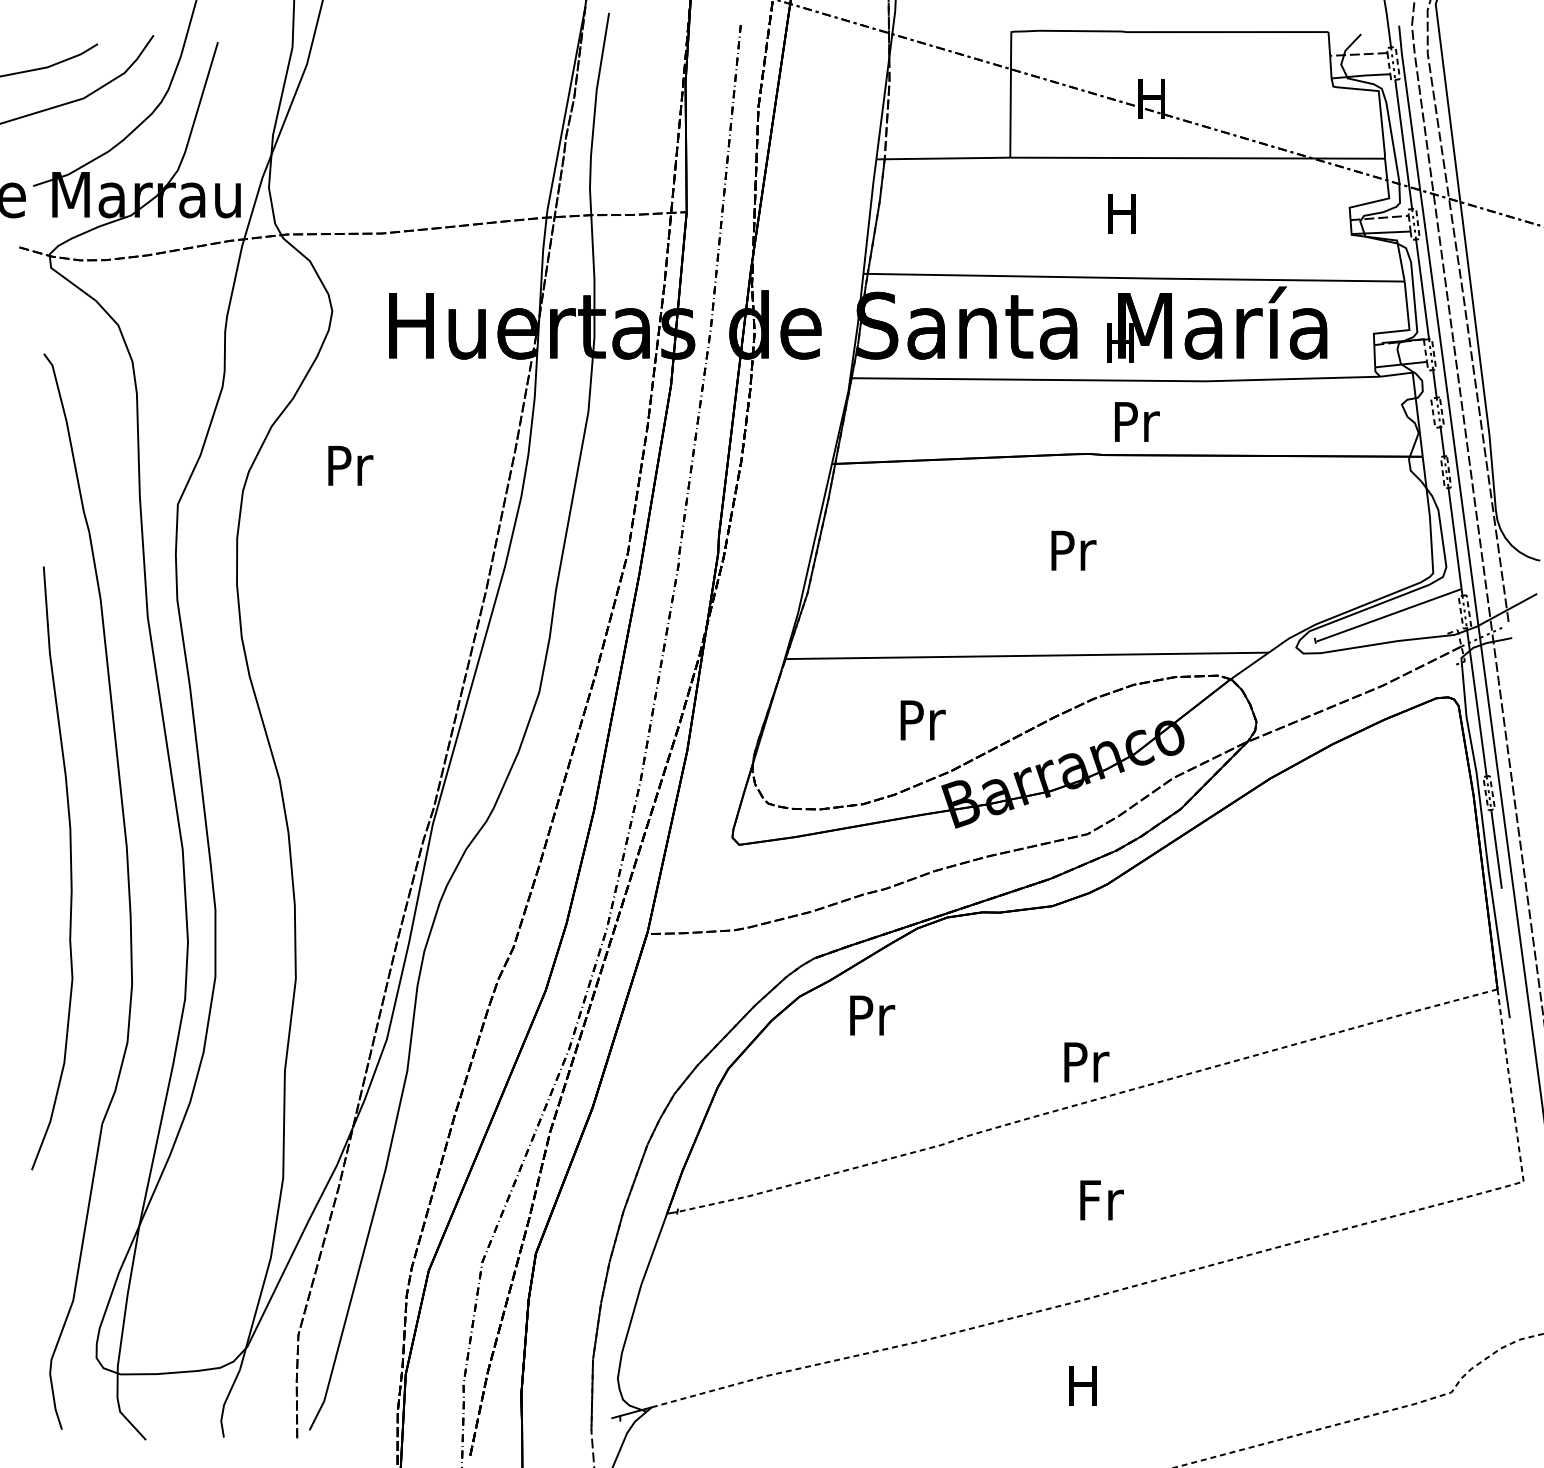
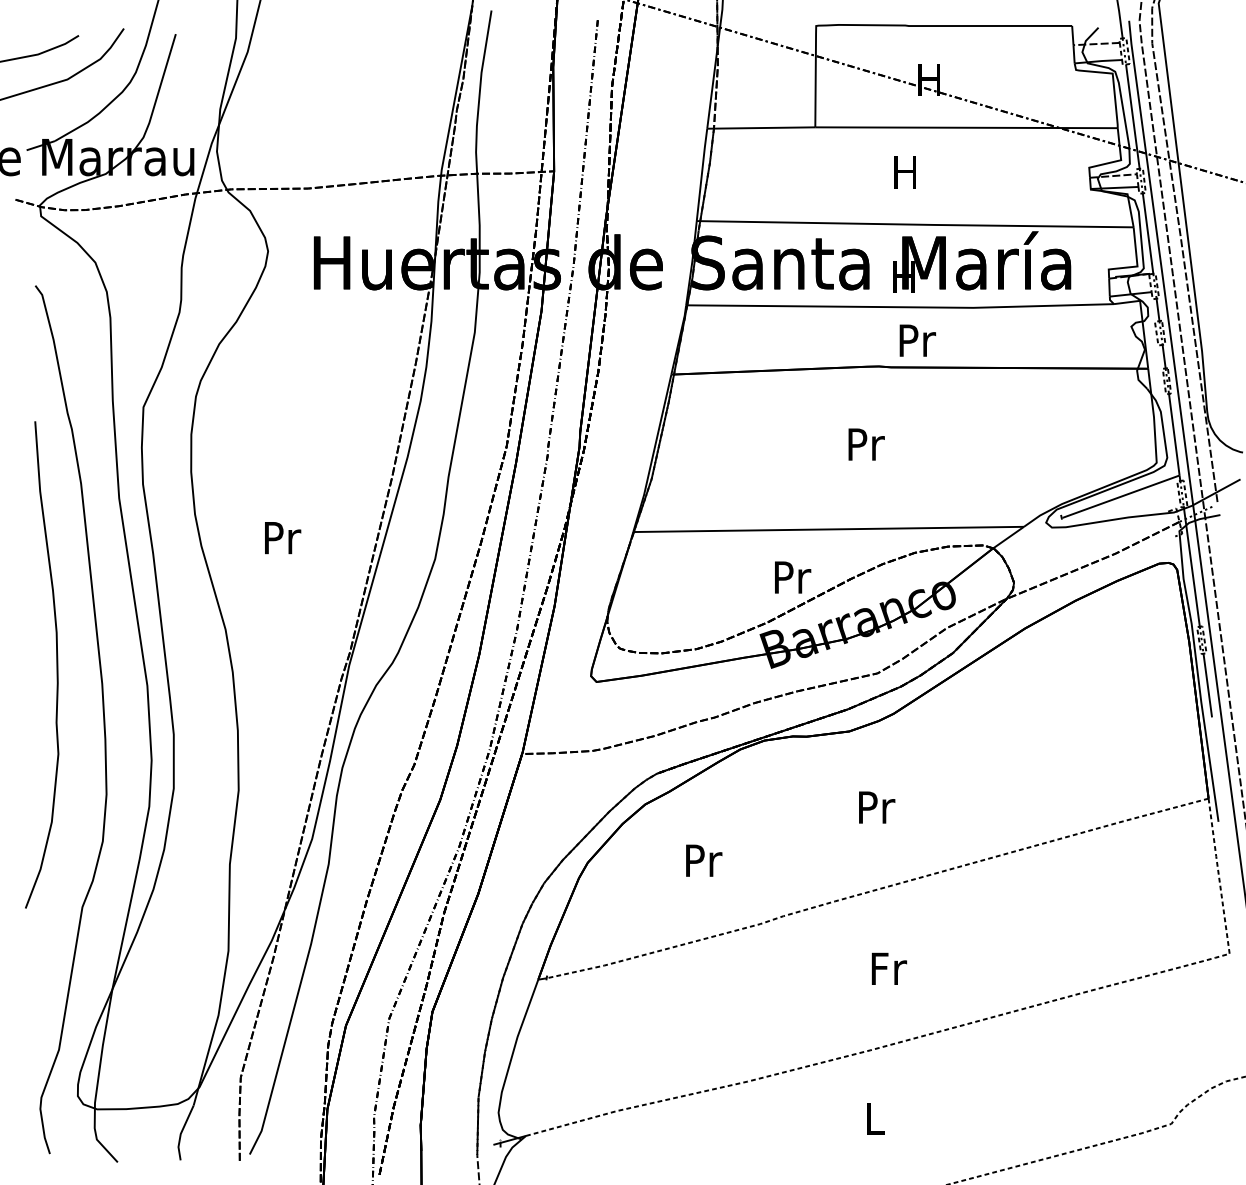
text: (351, 466) -> (283, 538), moved
text: (923, 720) -> (793, 577), moved
curve: (70, 867) -> (56, 664), moved
text: (872, 1015) -> (704, 860), moved
text: (1087, 1062) -> (877, 807), moved
text: (1082, 1385) -> (873, 1118), H -> L

